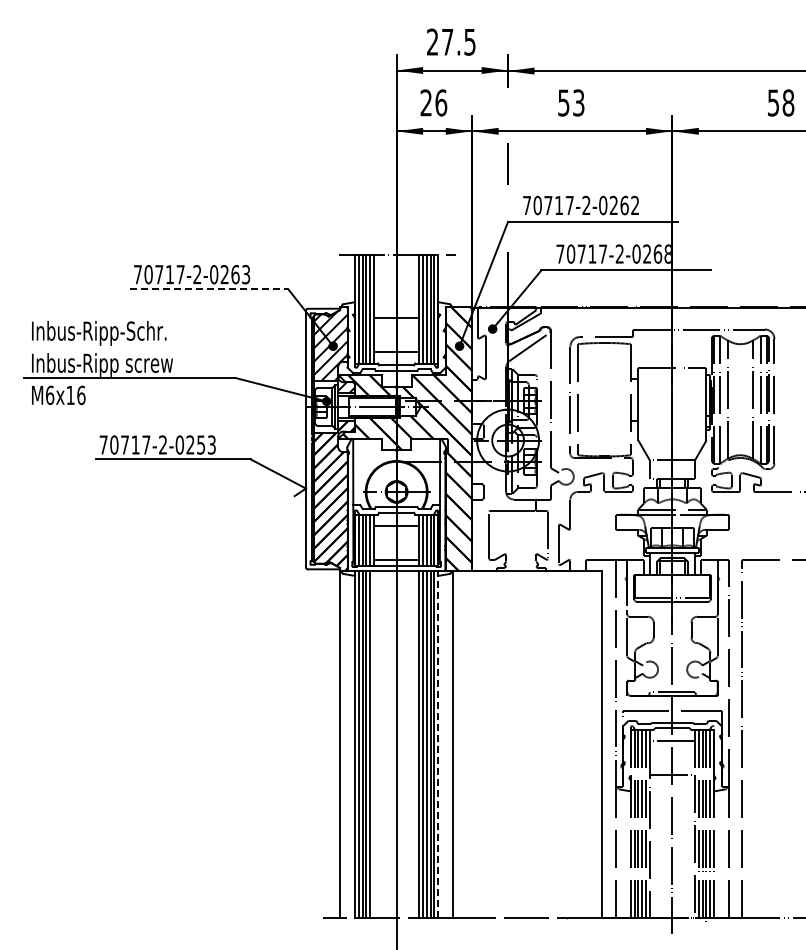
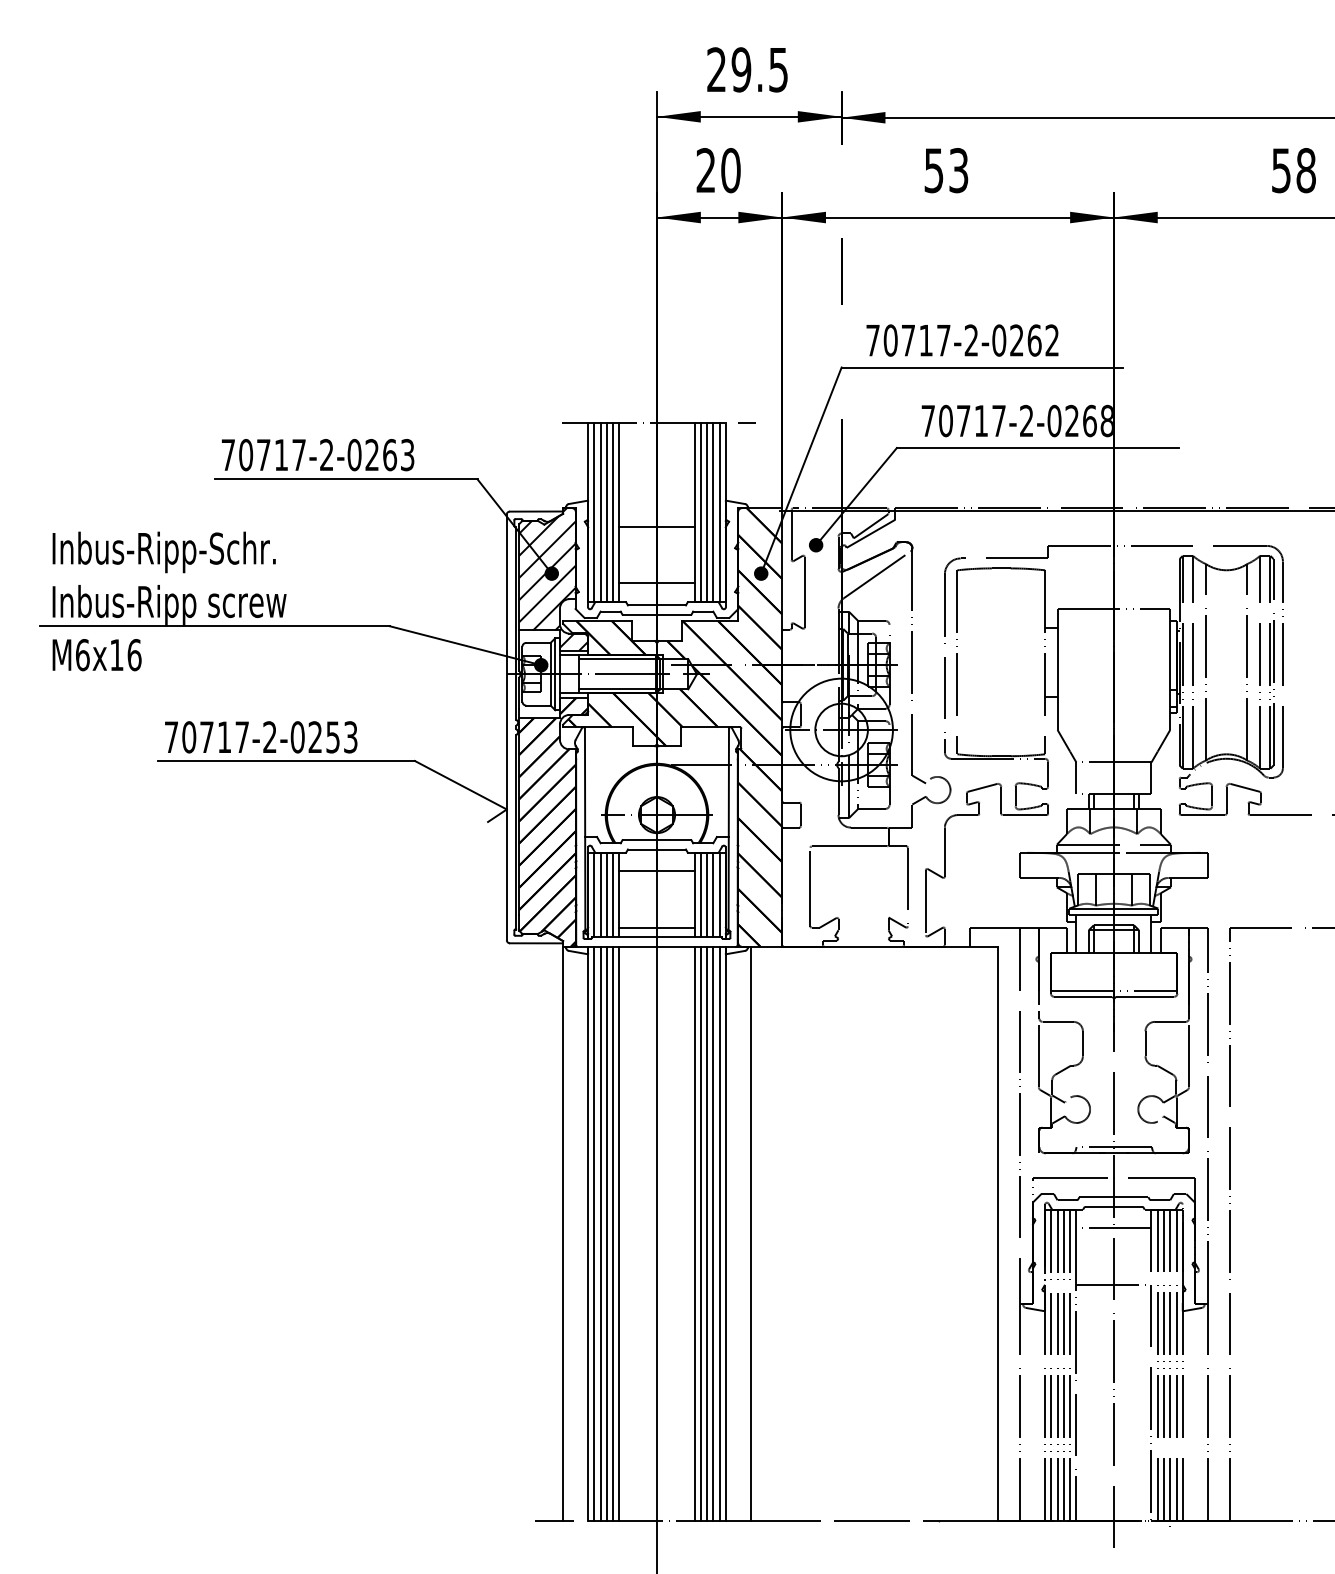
text: (447, 41) -> (741, 68), 27.5 -> 29.5
text: (441, 102) -> (731, 169), 26 -> 20
line: (209, 289) -> (346, 479), dashed -> solid
line: (373, 744) -> (618, 1233), added
line: (438, 744) -> (726, 1233), dashed -> solid

